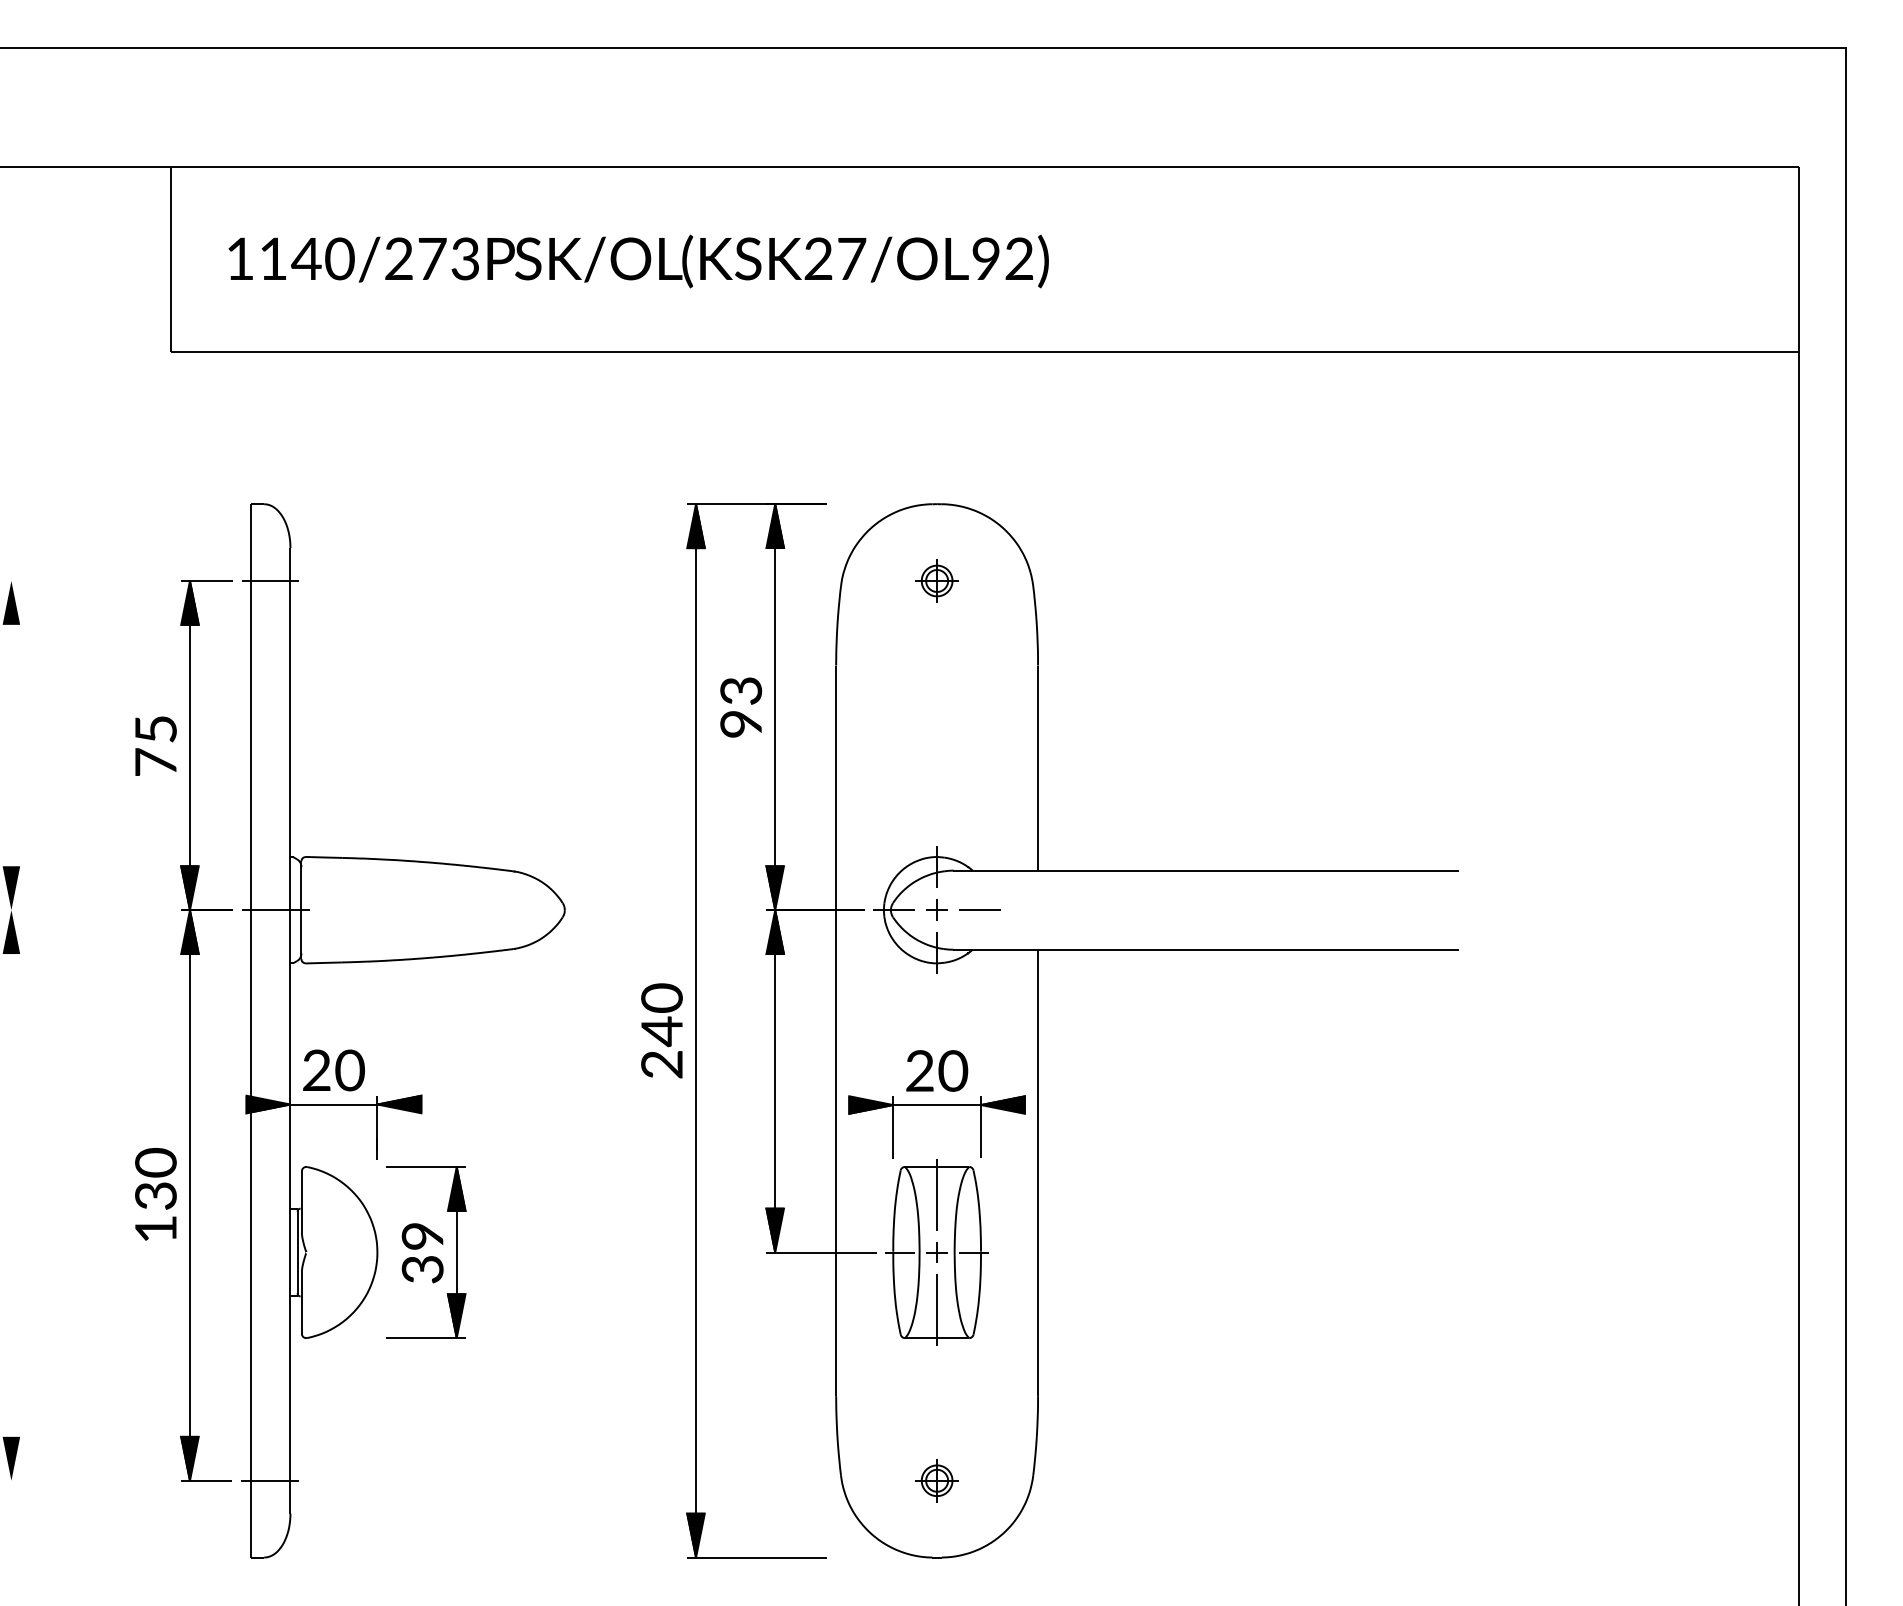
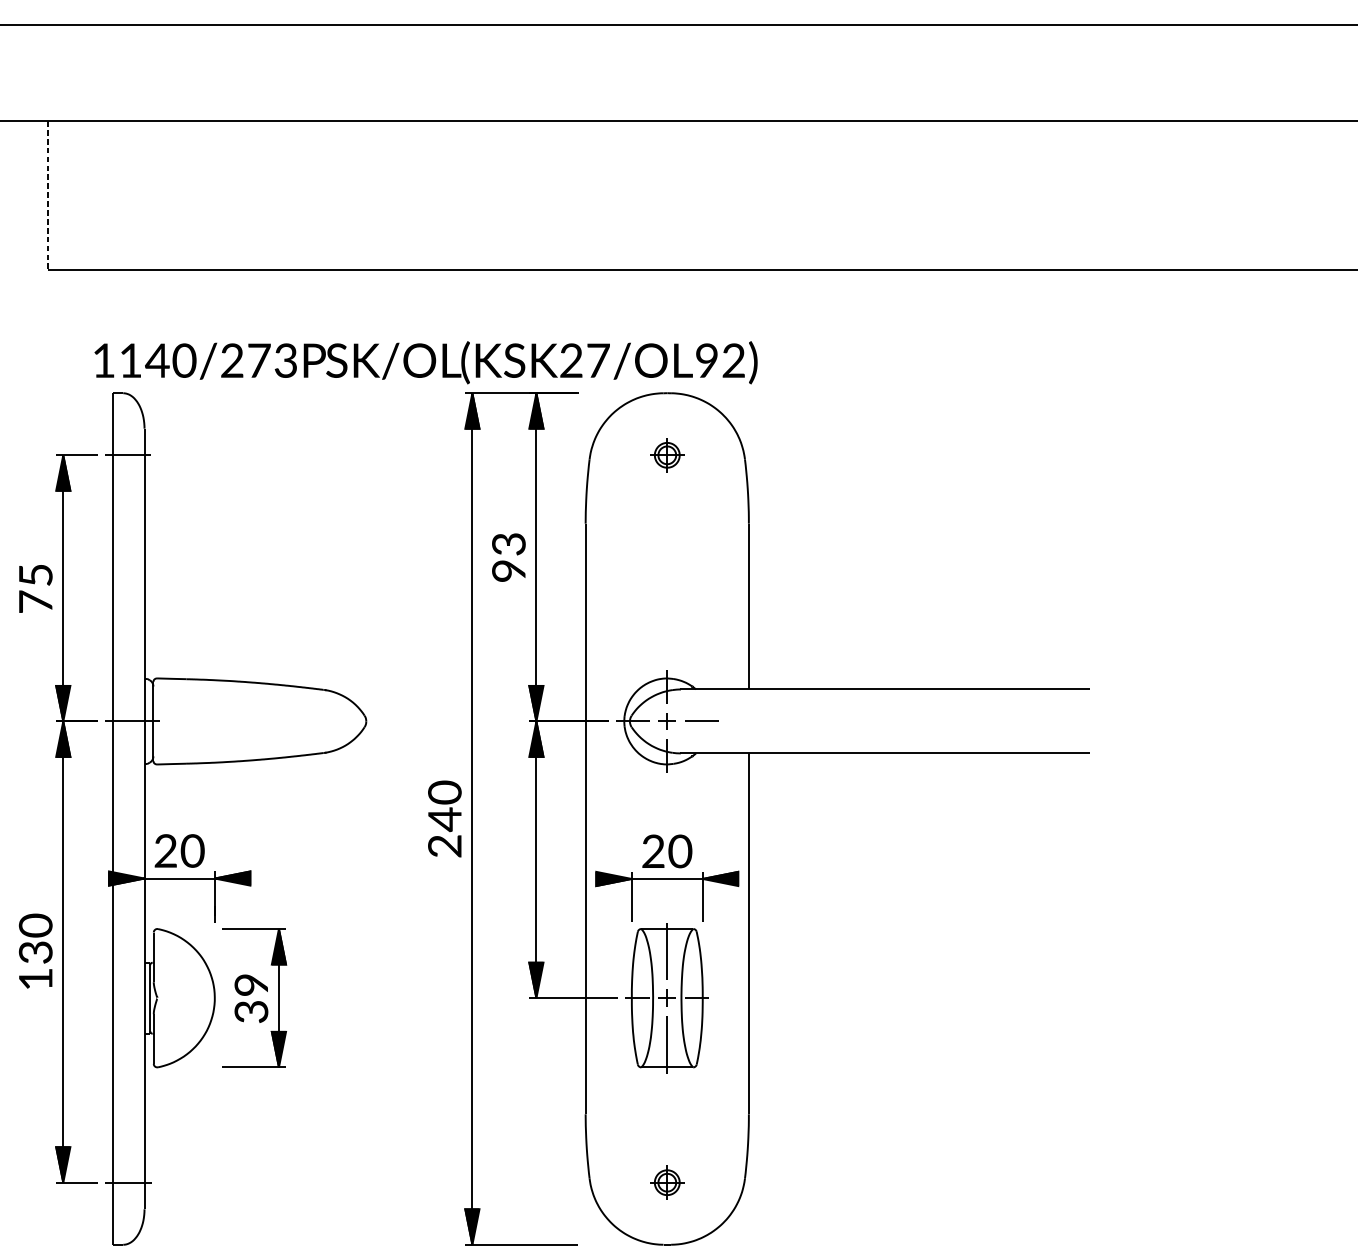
line: (171, 260) -> (48, 196), solid -> dashed
text: (638, 261) -> (425, 362), moved

